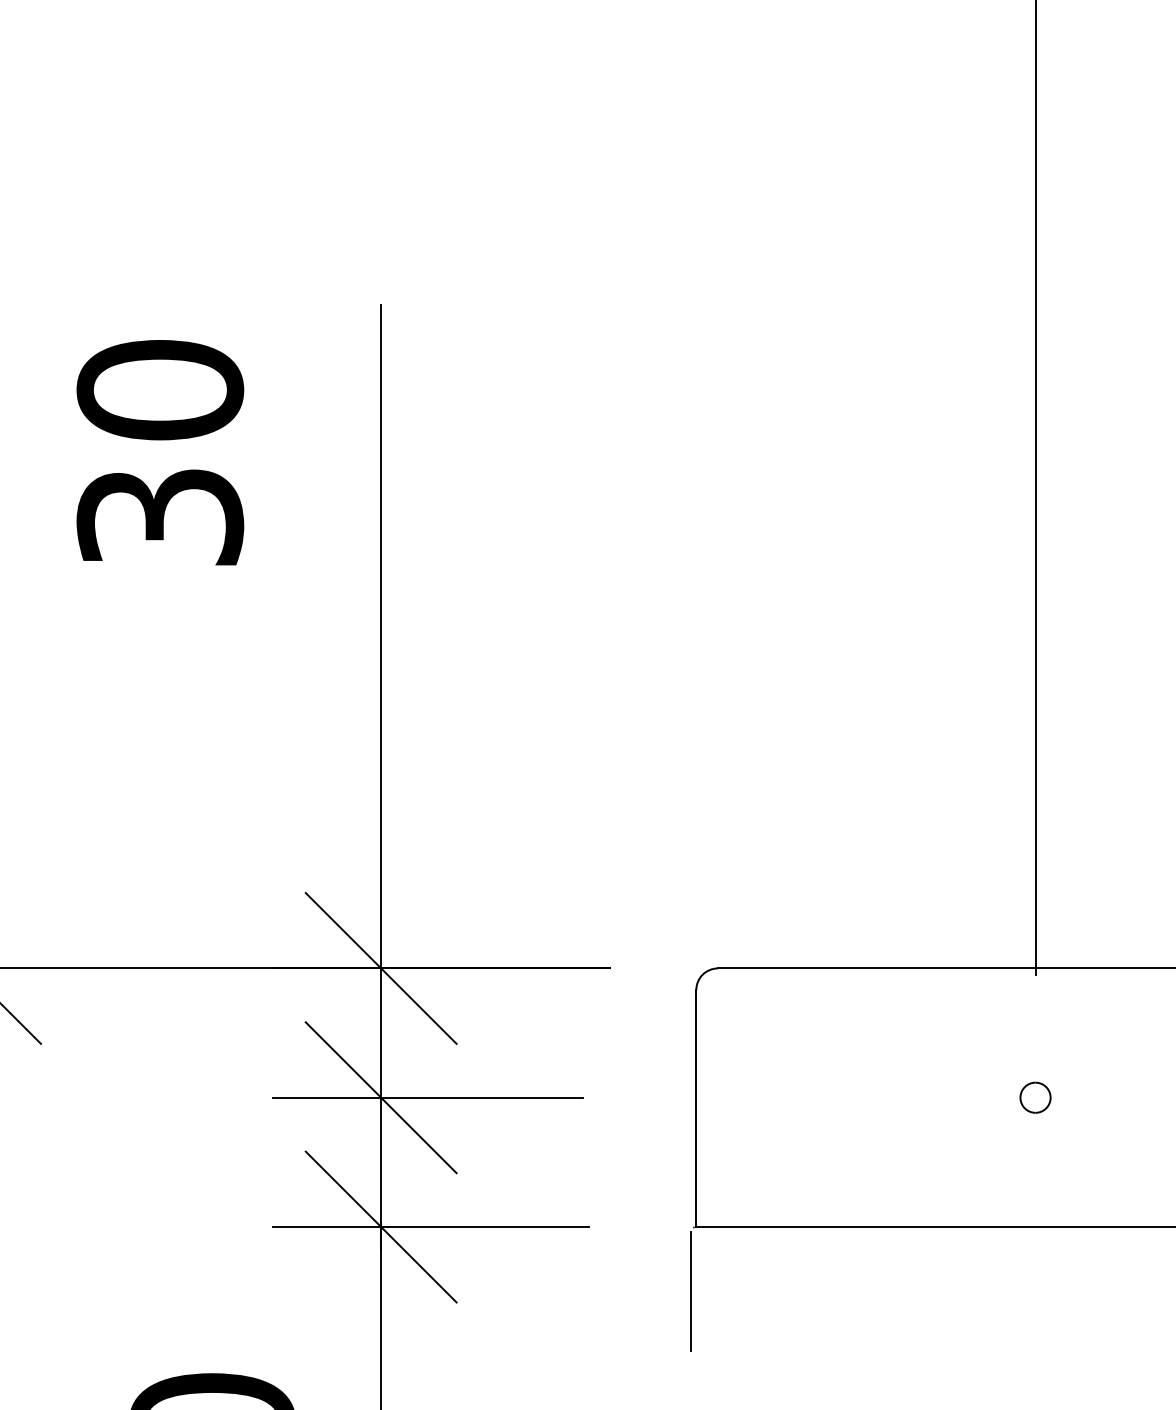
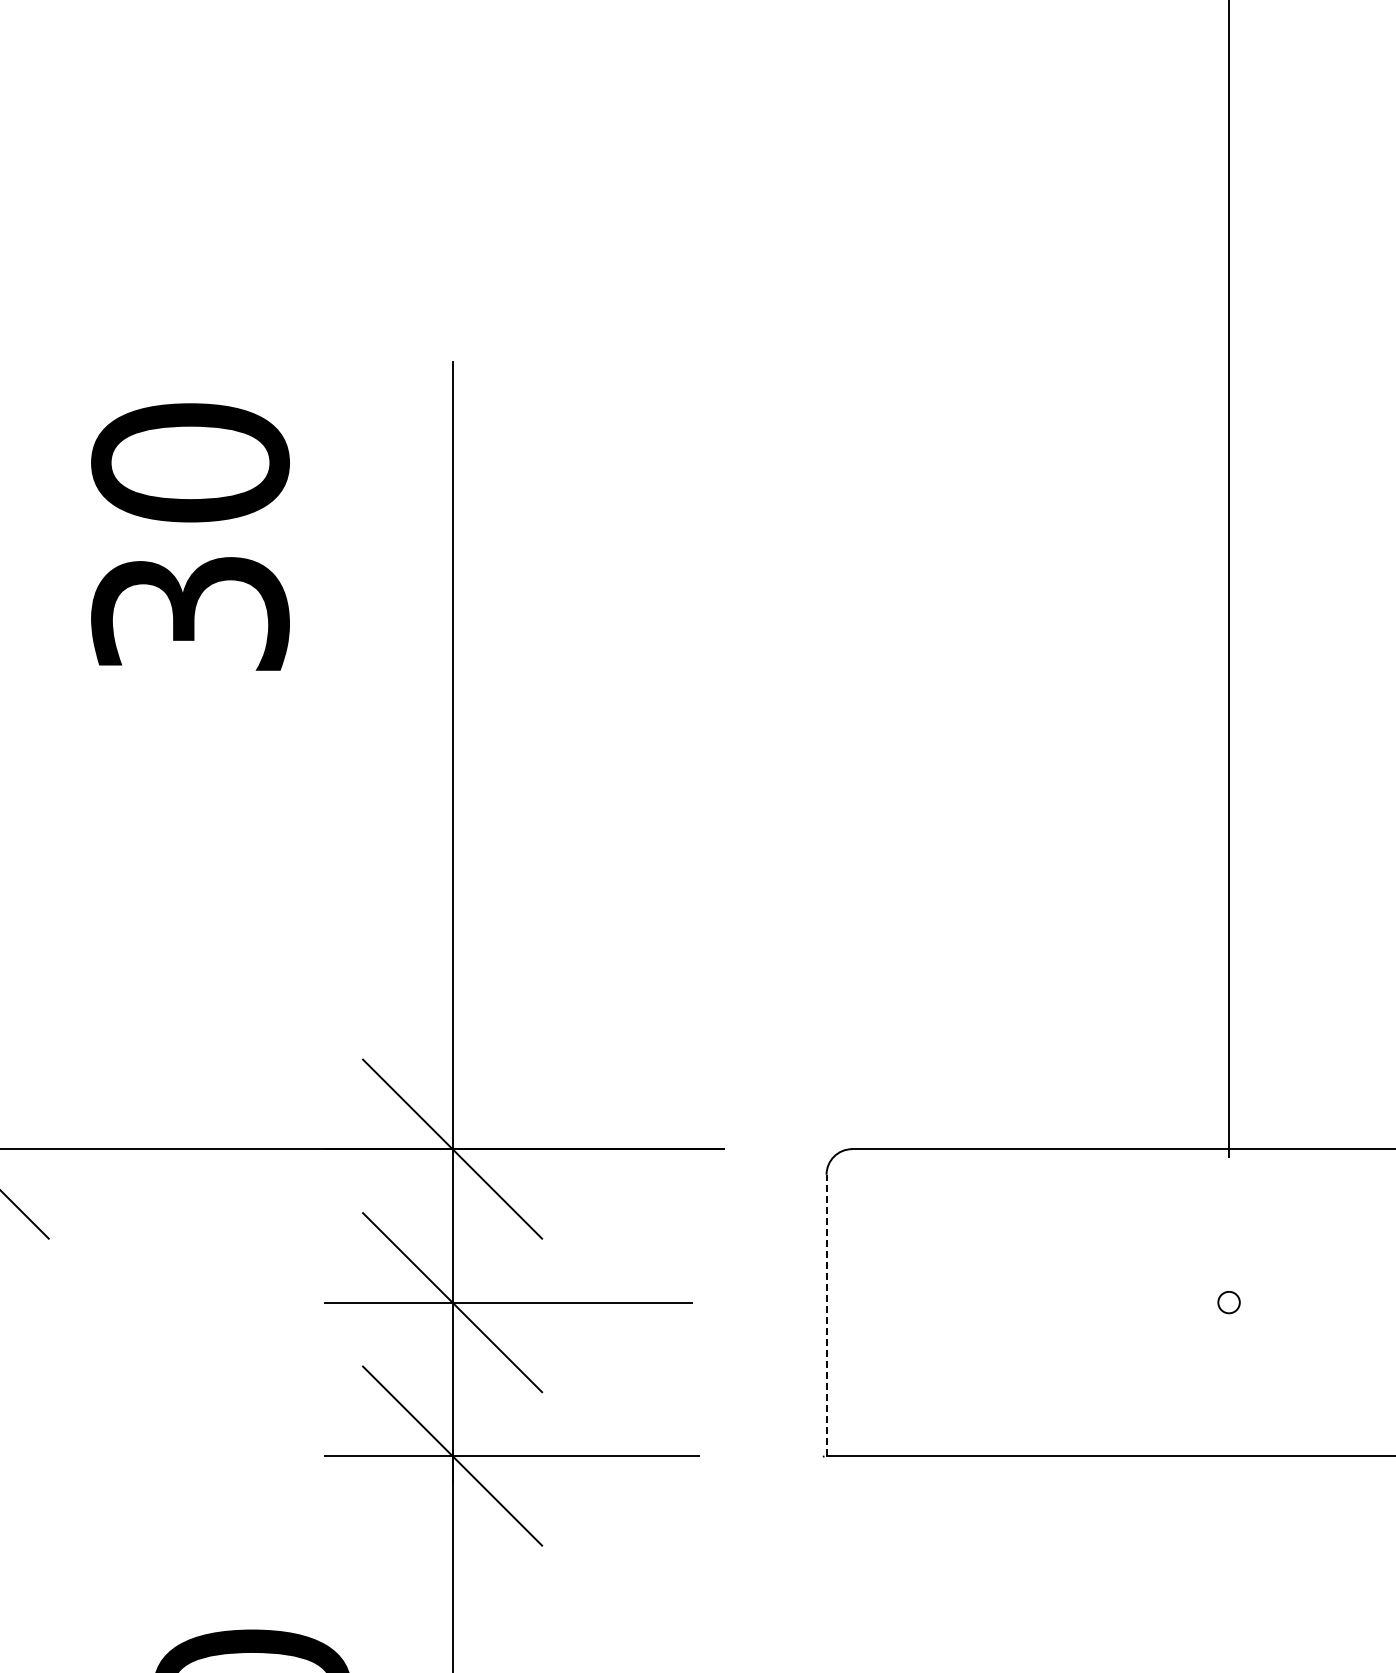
part: (1034, 1097) -> (1228, 1302), size x0.6
line: (696, 1108) -> (826, 1315), solid -> dashed
line: (690, 1291) -> (819, 1532), removed

